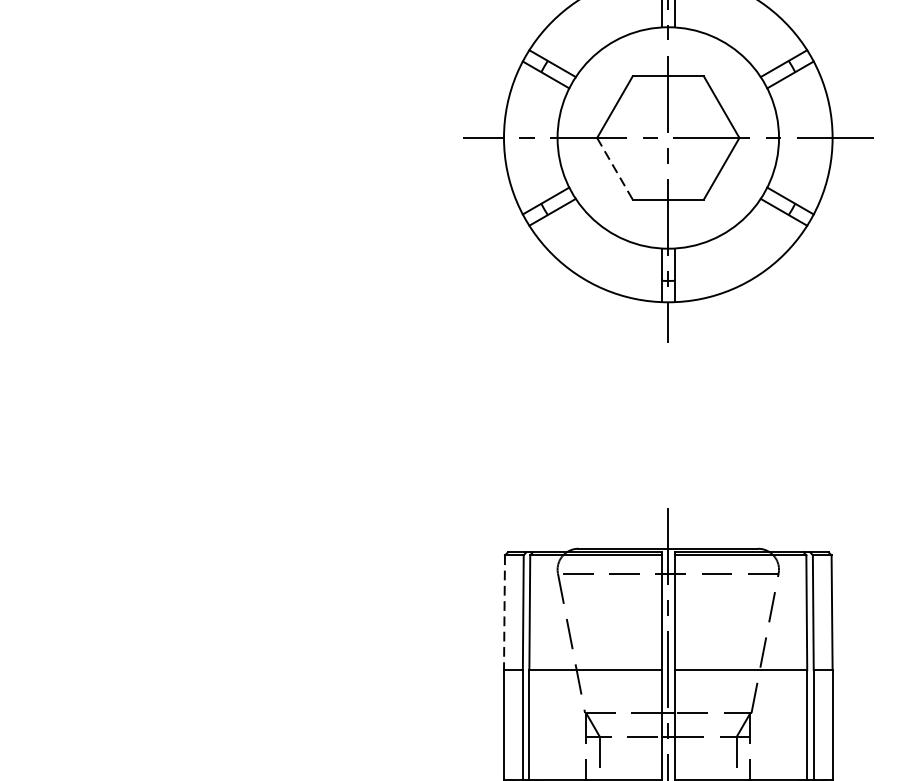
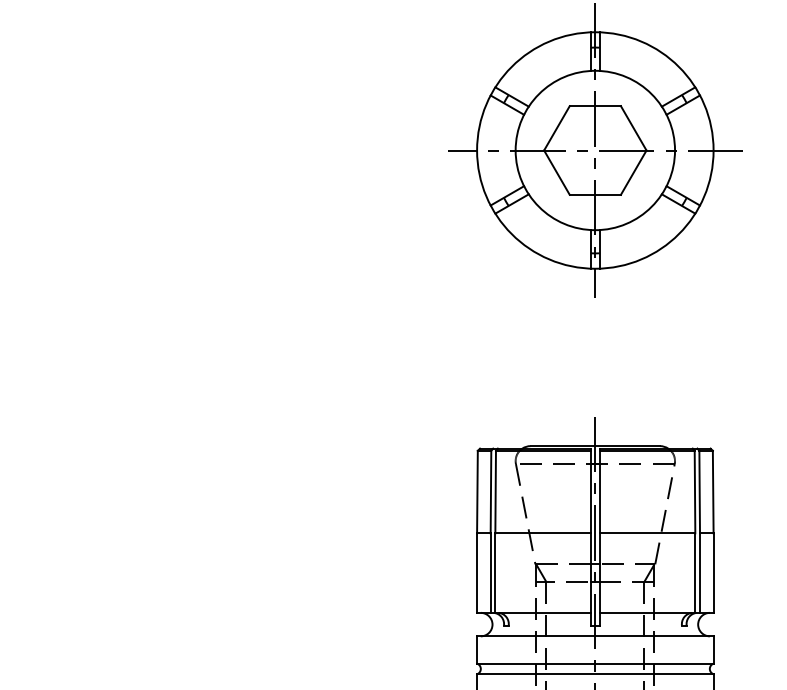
line: (614, 168) -> (556, 172), dashed -> solid
line: (504, 613) -> (477, 492), dashed -> solid

